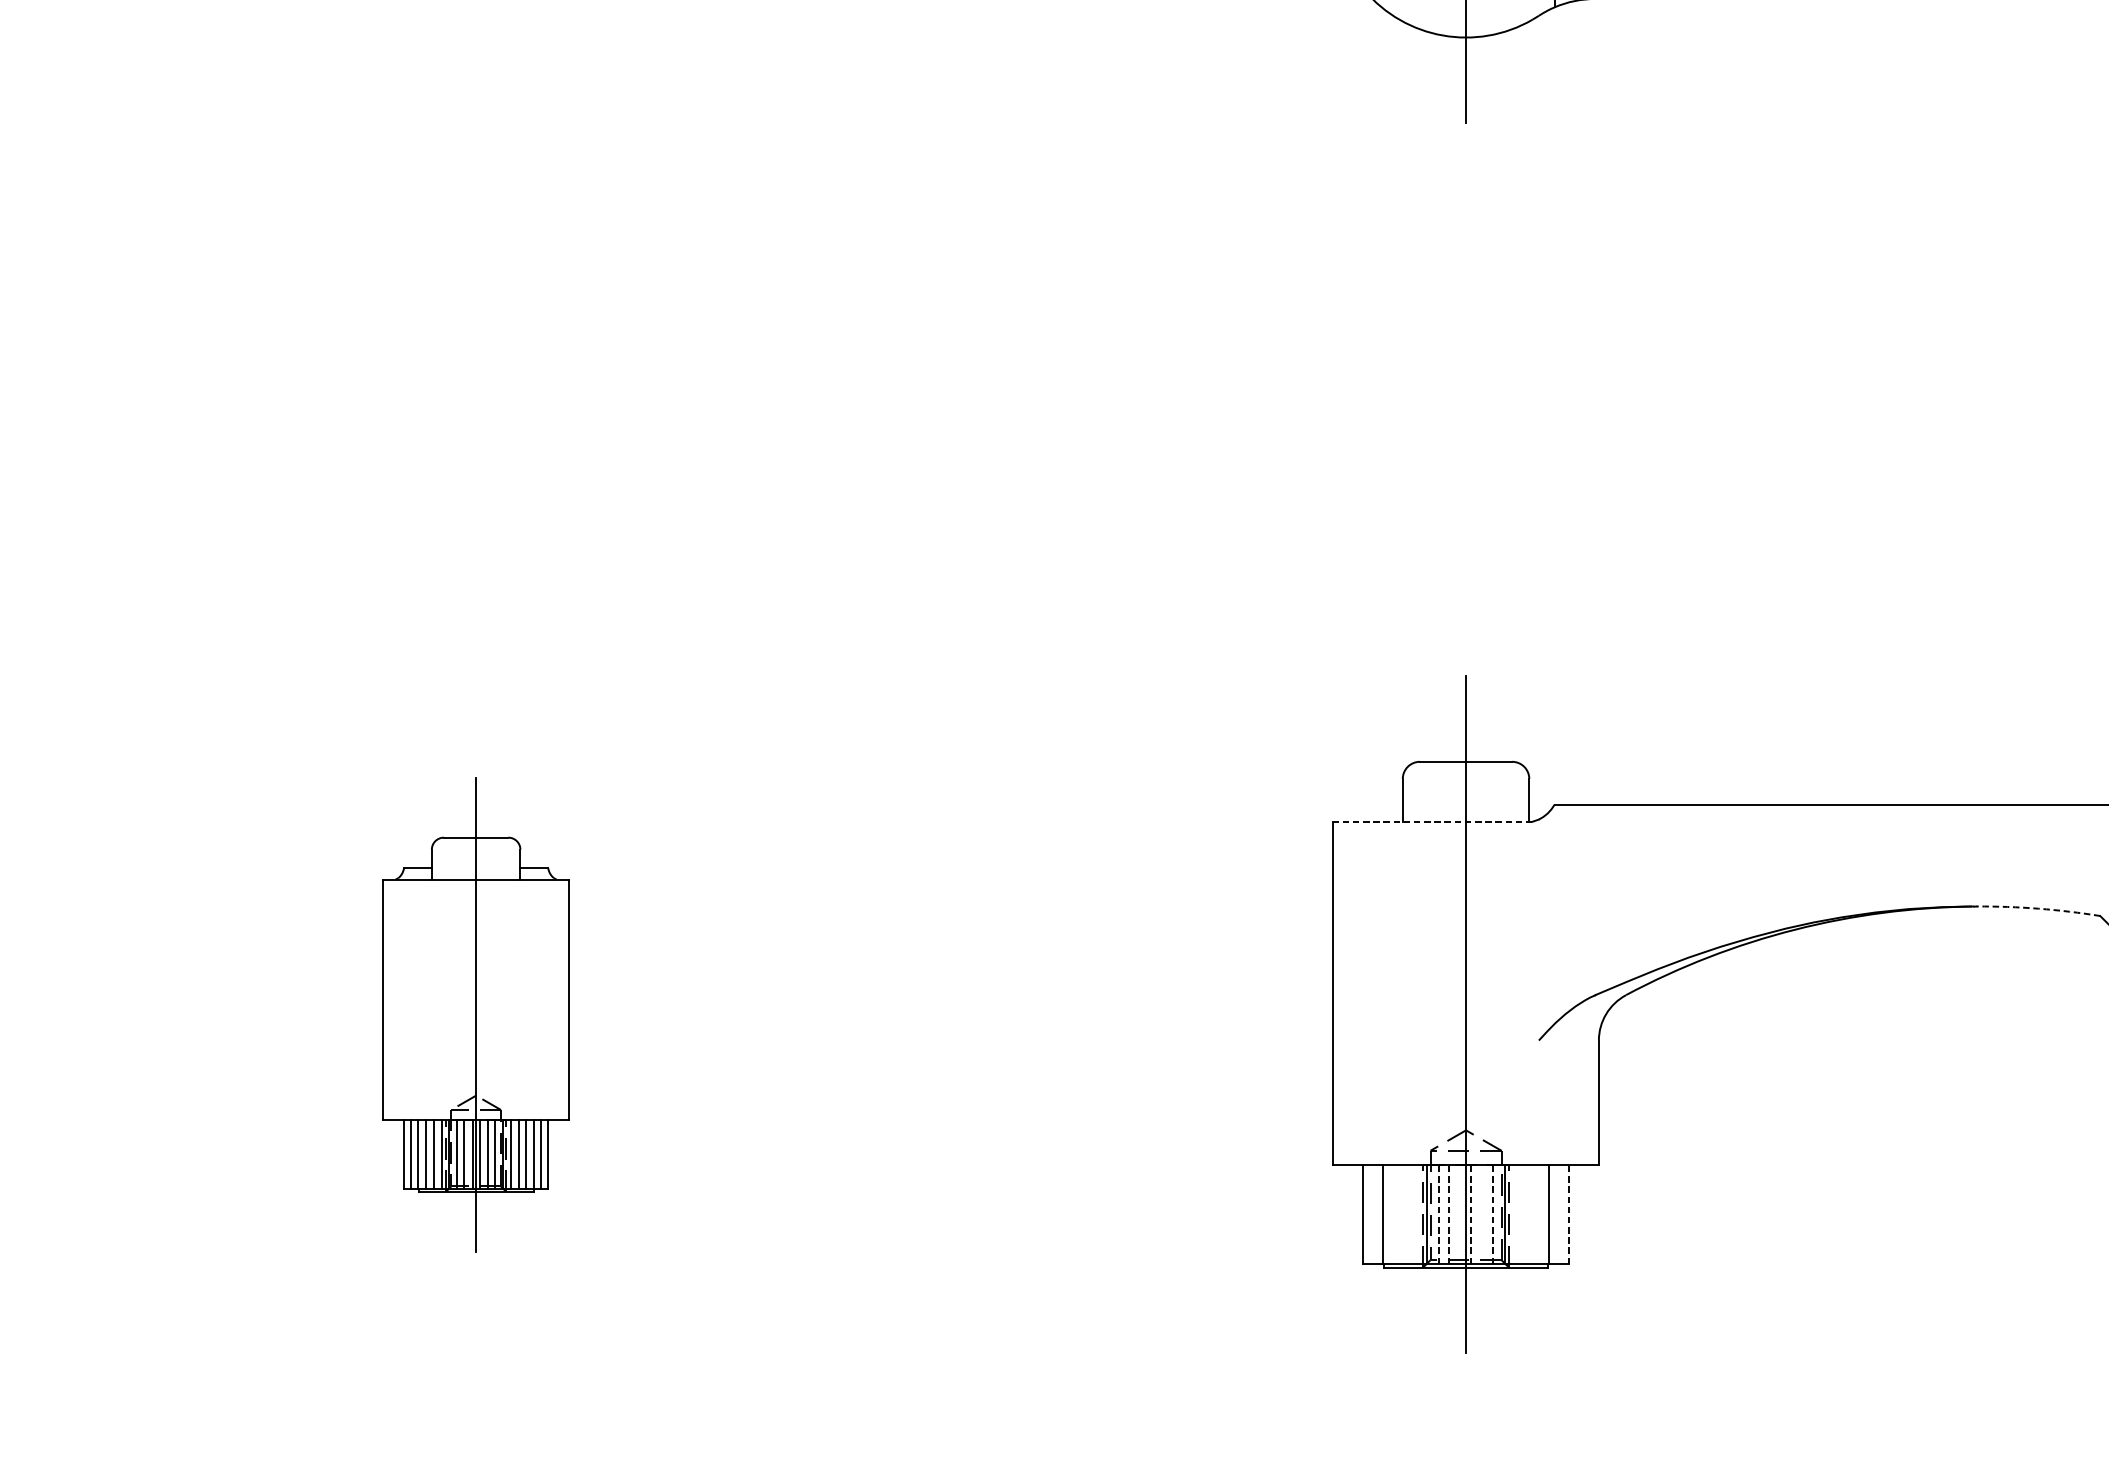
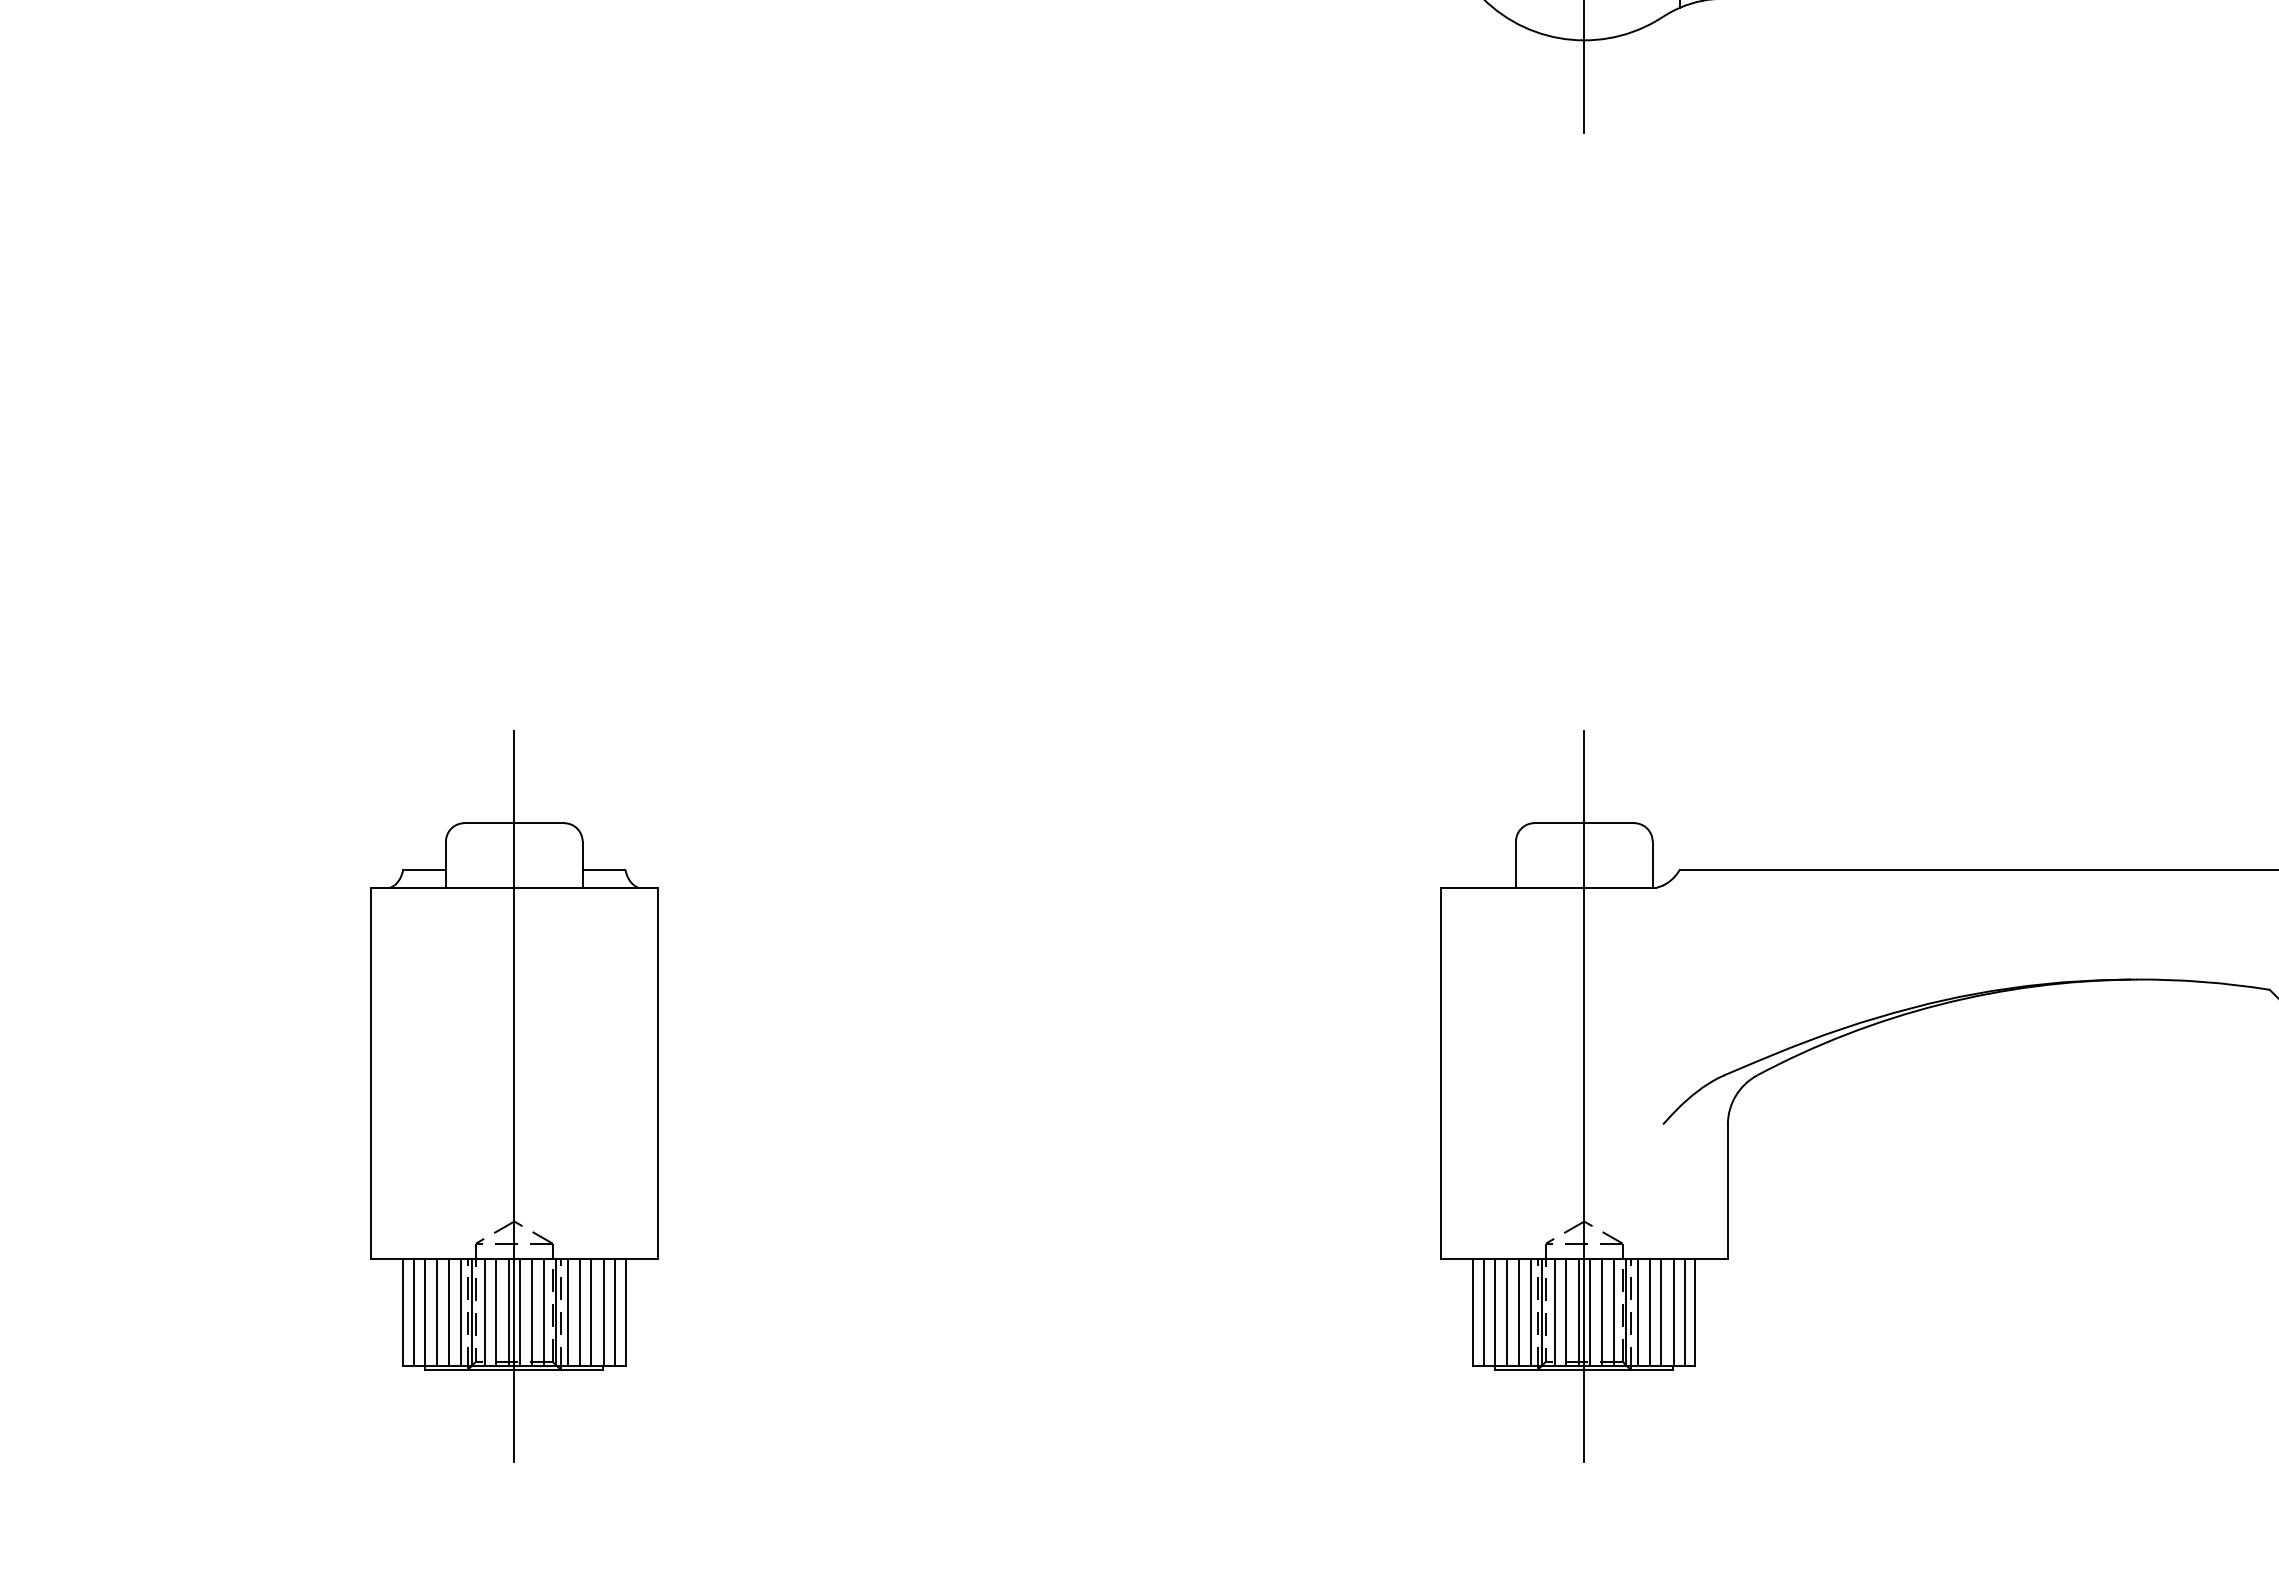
line: (1432, 822) -> (1548, 888), dashed -> solid
arc: (2038, 908) -> (2203, 981), dashed -> solid
part: (476, 1014) -> (514, 1096), size x1.43
line: (1372, 1214) -> (1483, 1312), added
line: (1394, 1214) -> (1507, 1312), added
line: (1405, 1214) -> (1518, 1312), added
line: (1417, 1214) -> (1531, 1312), added
line: (1439, 1214) -> (1555, 1312), dashed -> solid
line: (1449, 1214) -> (1566, 1312), dashed -> solid
line: (1460, 1214) -> (1578, 1312), added
line: (1470, 1214) -> (1589, 1312), dashed -> solid
line: (1482, 1214) -> (1602, 1312), added
line: (1493, 1214) -> (1613, 1312), dashed -> solid
line: (1515, 1214) -> (1637, 1312), added
line: (1526, 1214) -> (1649, 1312), added
line: (1537, 1214) -> (1661, 1312), added
line: (1558, 1214) -> (1684, 1312), added
line: (1568, 1214) -> (1695, 1312), dashed -> solid

